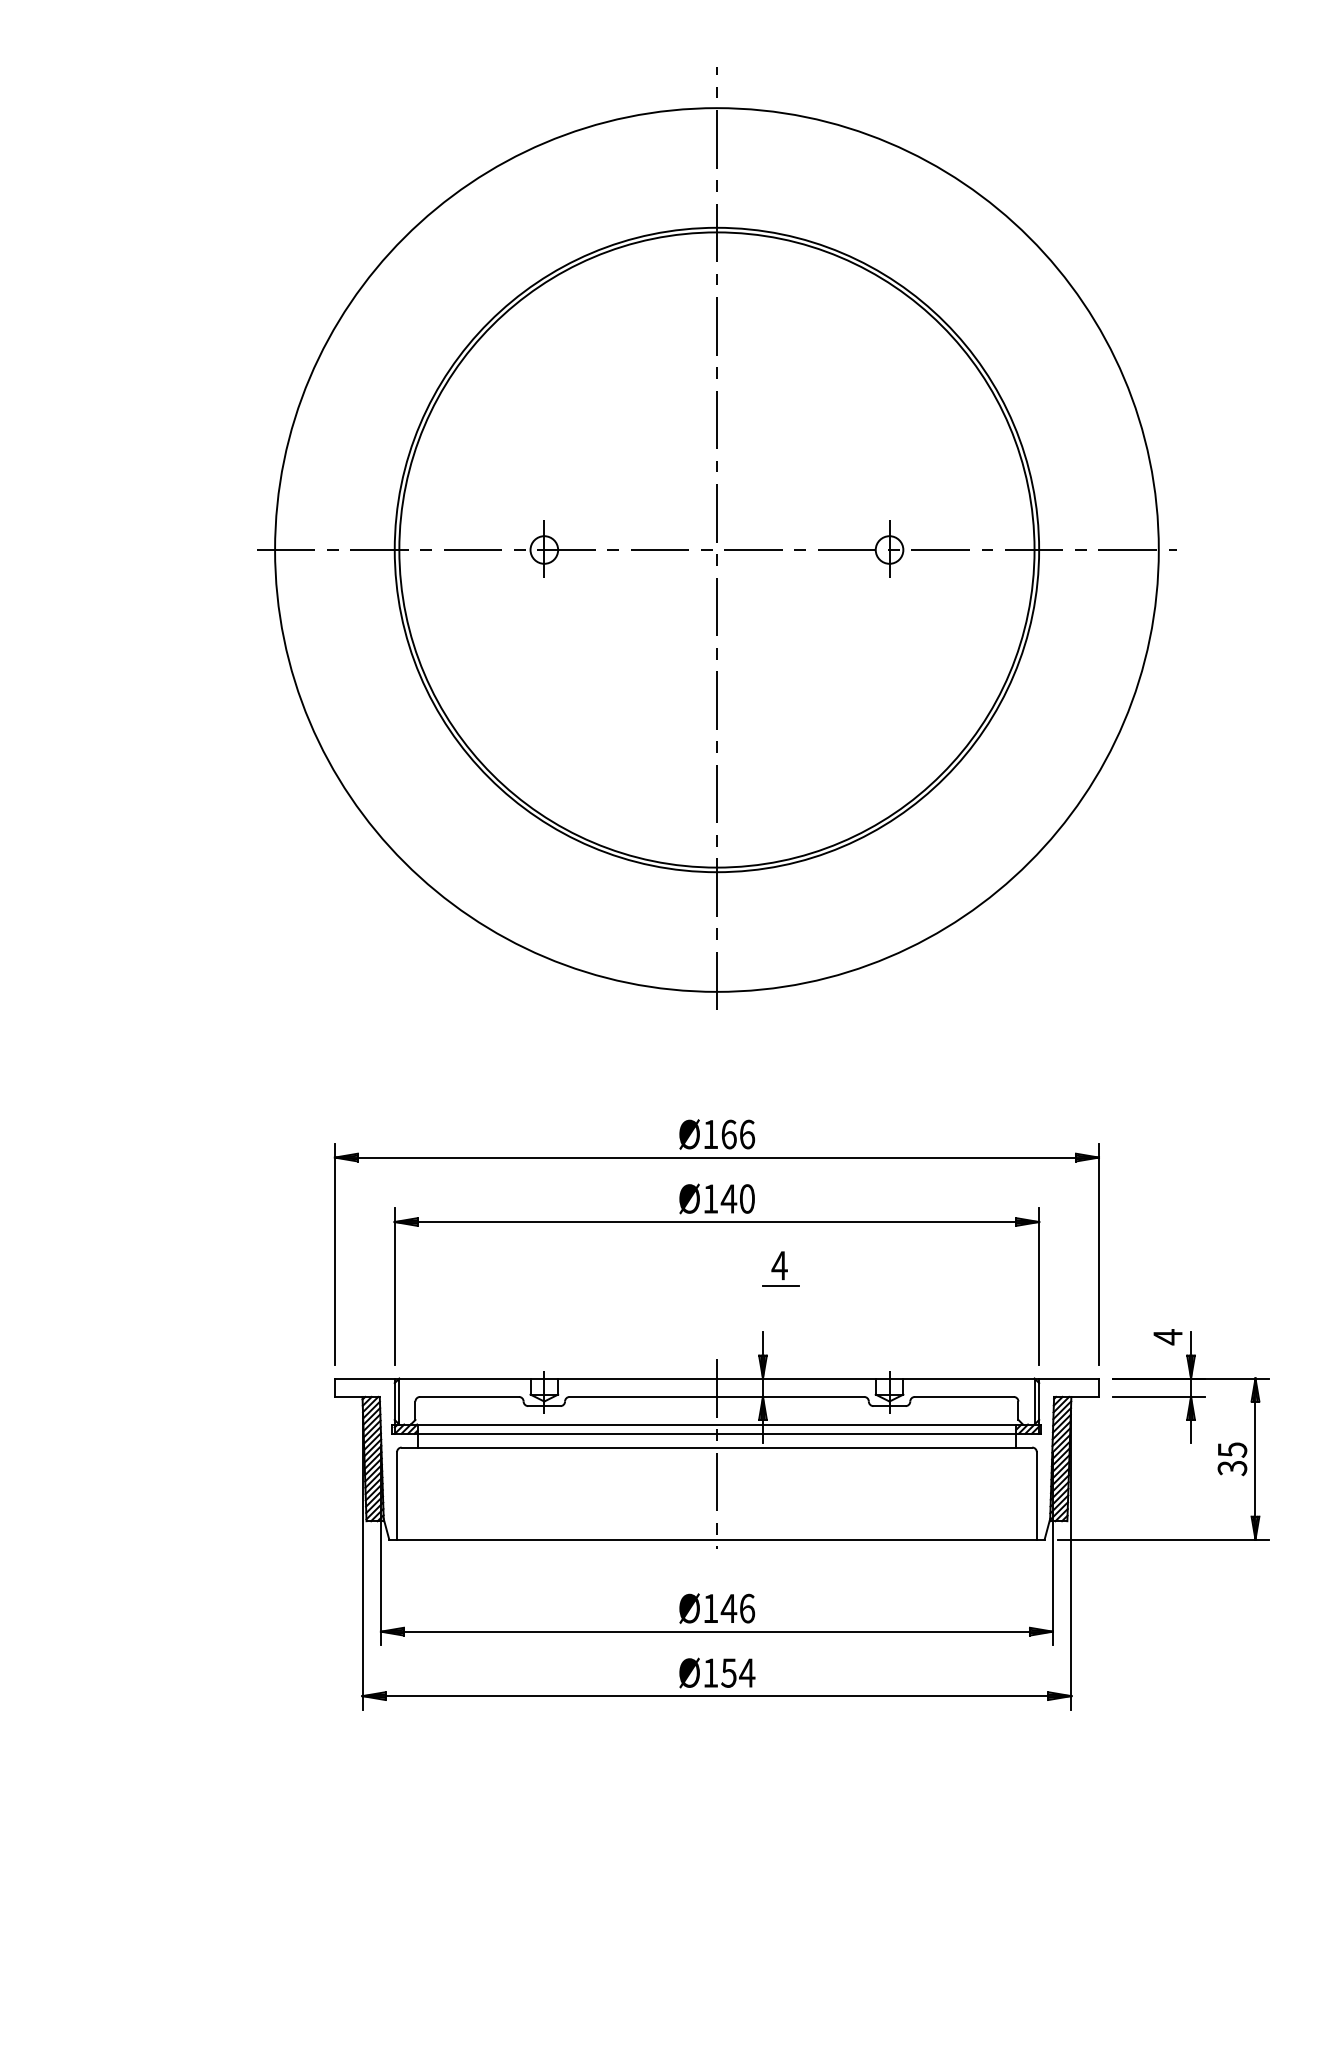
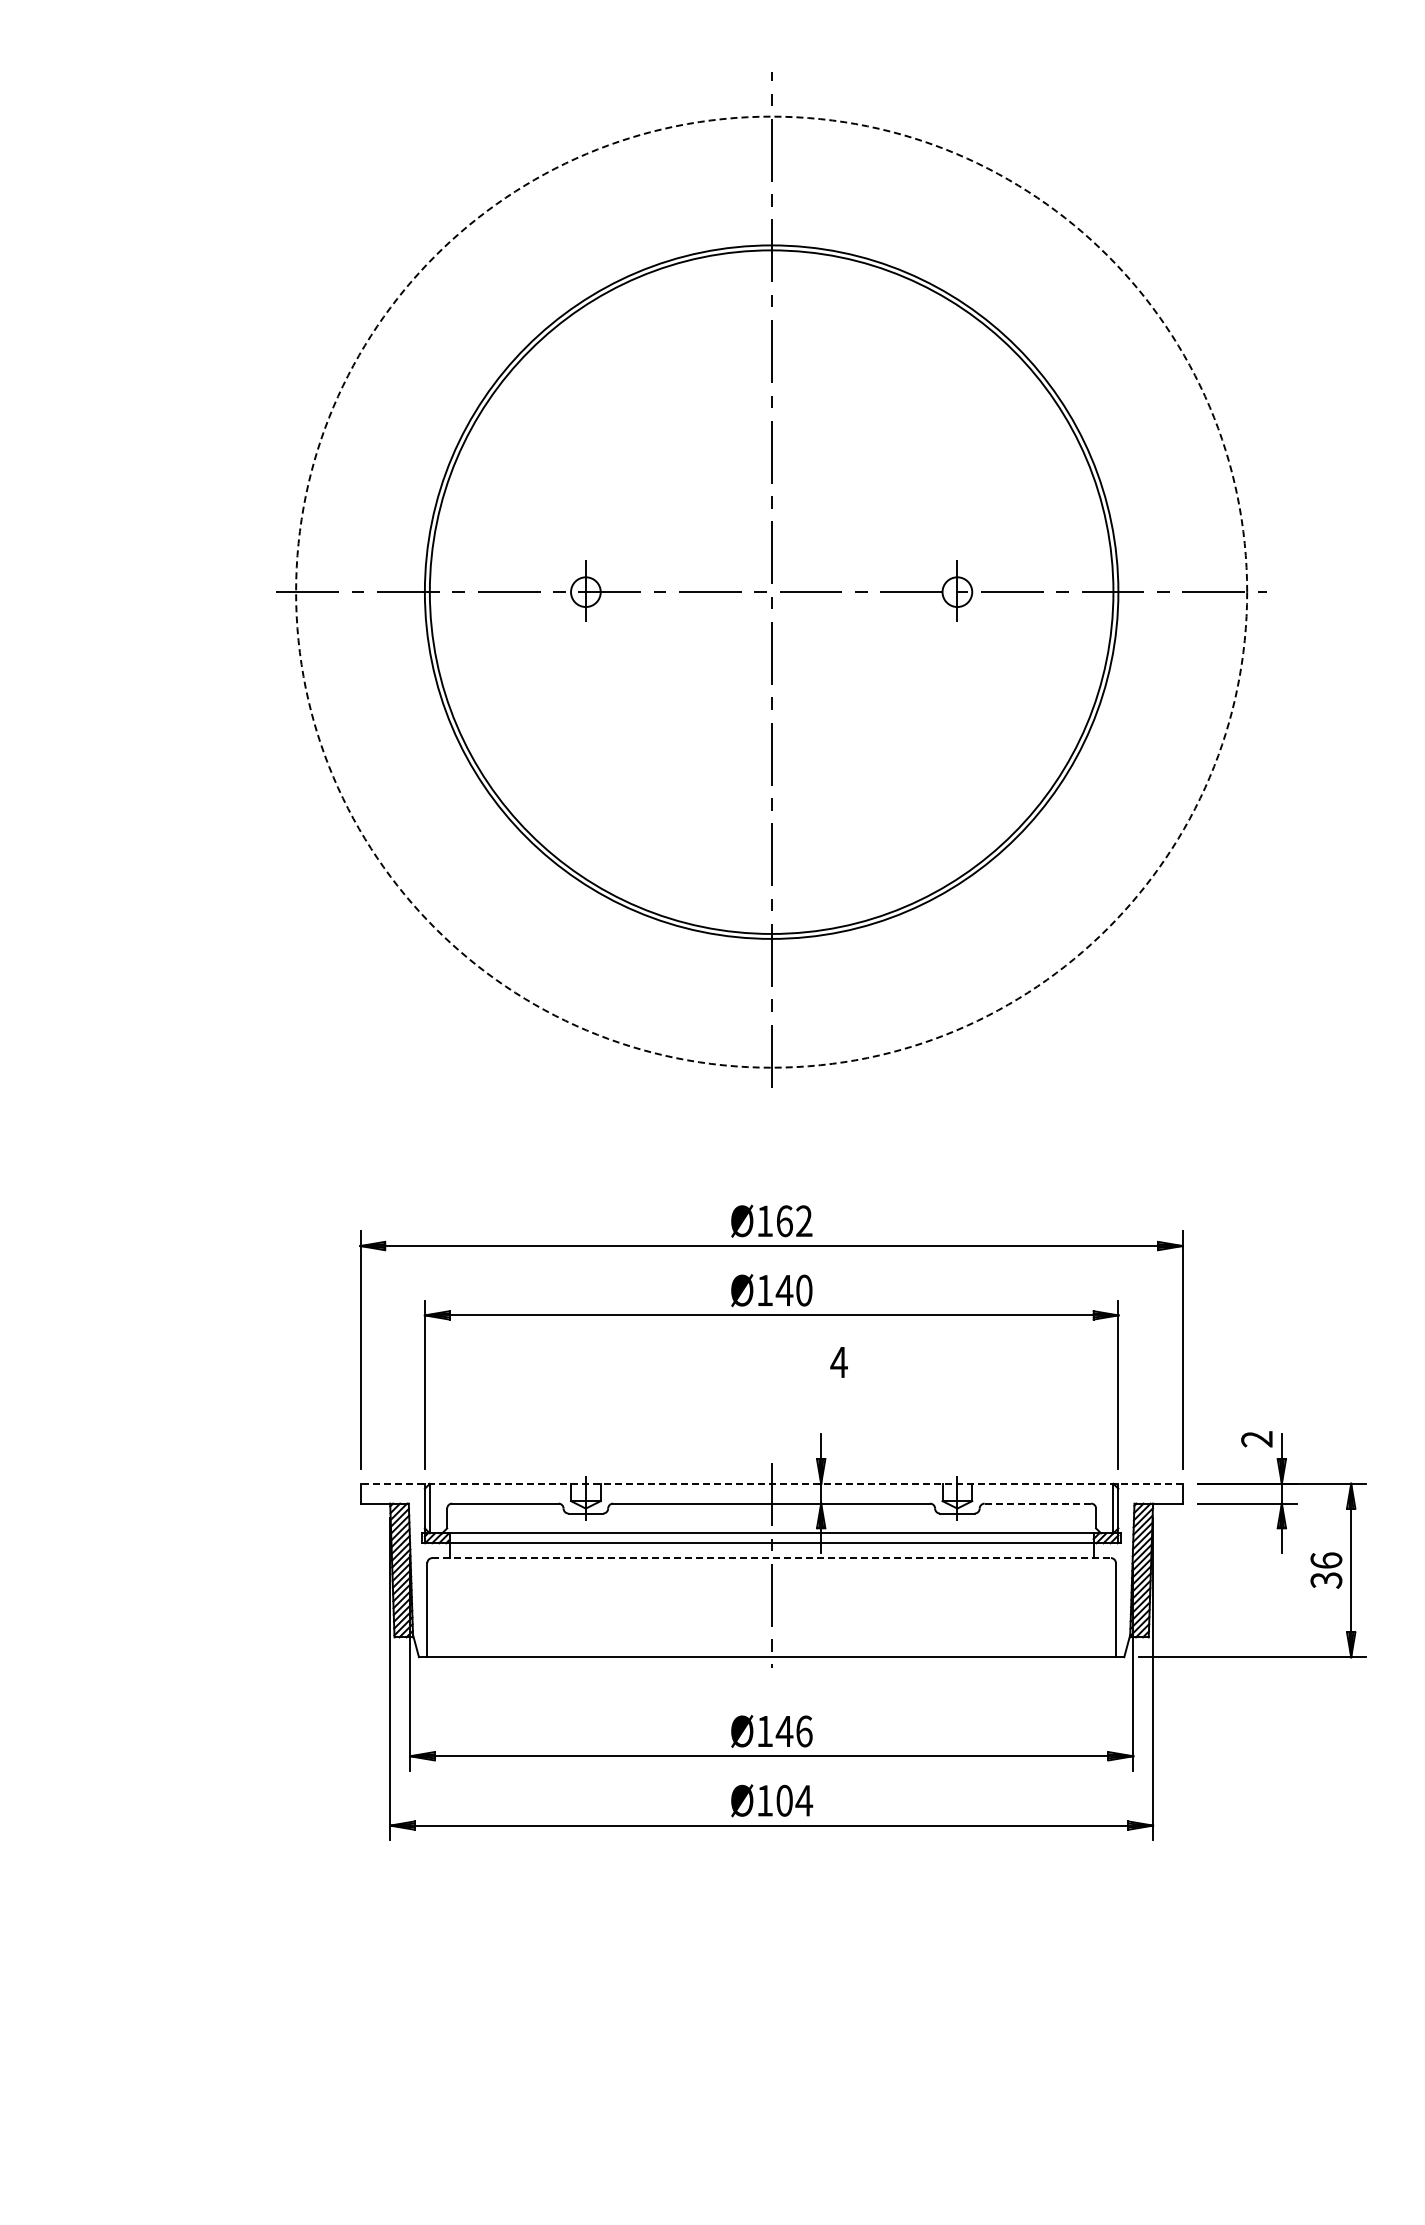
circle: (716, 549) -> (771, 591), solid -> dashed
text: (747, 1134) -> (804, 1221), Ø166 -> Ø162
line: (780, 1286) -> (840, 1384), removed
text: (1167, 1337) -> (1256, 1439), 4 -> 2
line: (716, 1378) -> (771, 1483), solid -> dashed
line: (963, 1396) -> (1037, 1503), solid -> dashed
line: (717, 1447) -> (772, 1558), solid -> dashed
text: (1232, 1449) -> (1326, 1560), 35 -> 36
text: (728, 1672) -> (784, 1800), Ø154 -> Ø104

